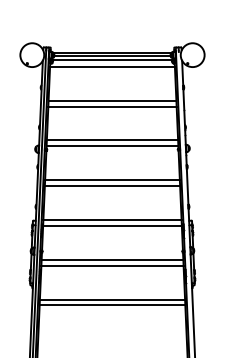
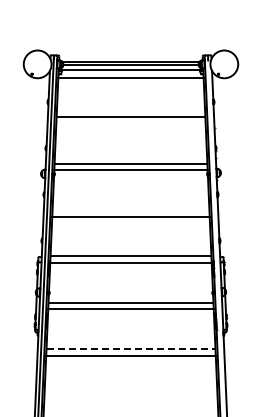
line: (112, 106) -> (130, 124), removed
line: (112, 179) -> (130, 209), removed
line: (112, 299) -> (131, 348), solid -> dashed

